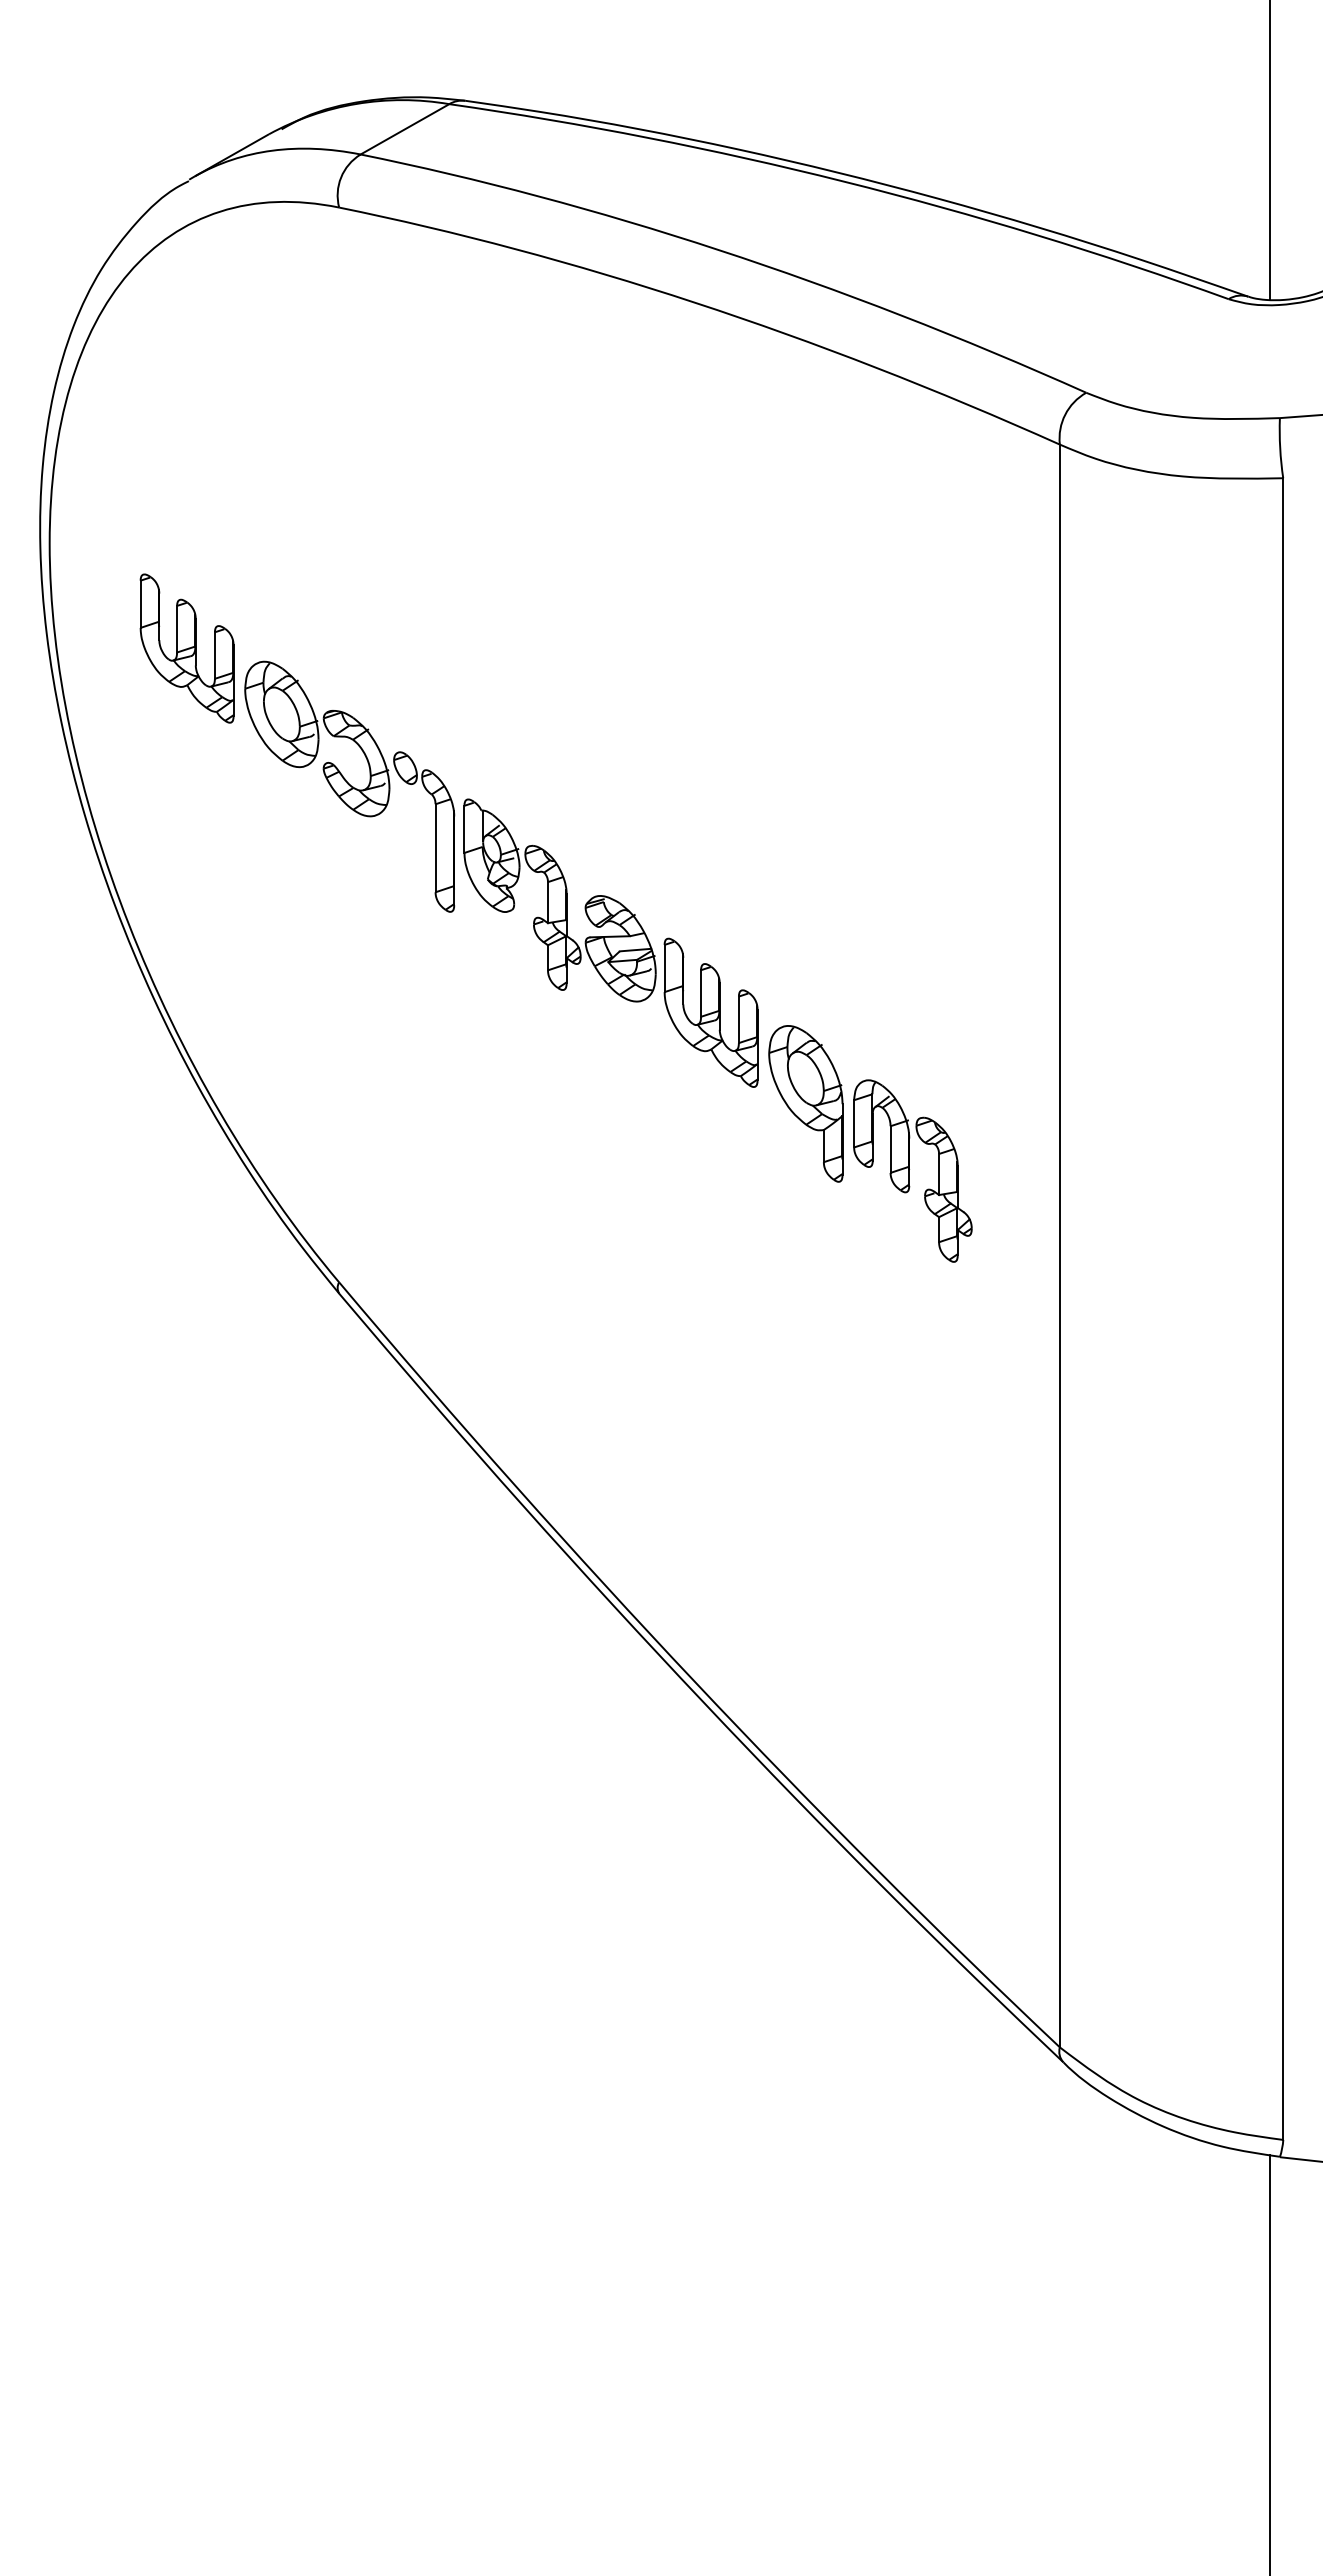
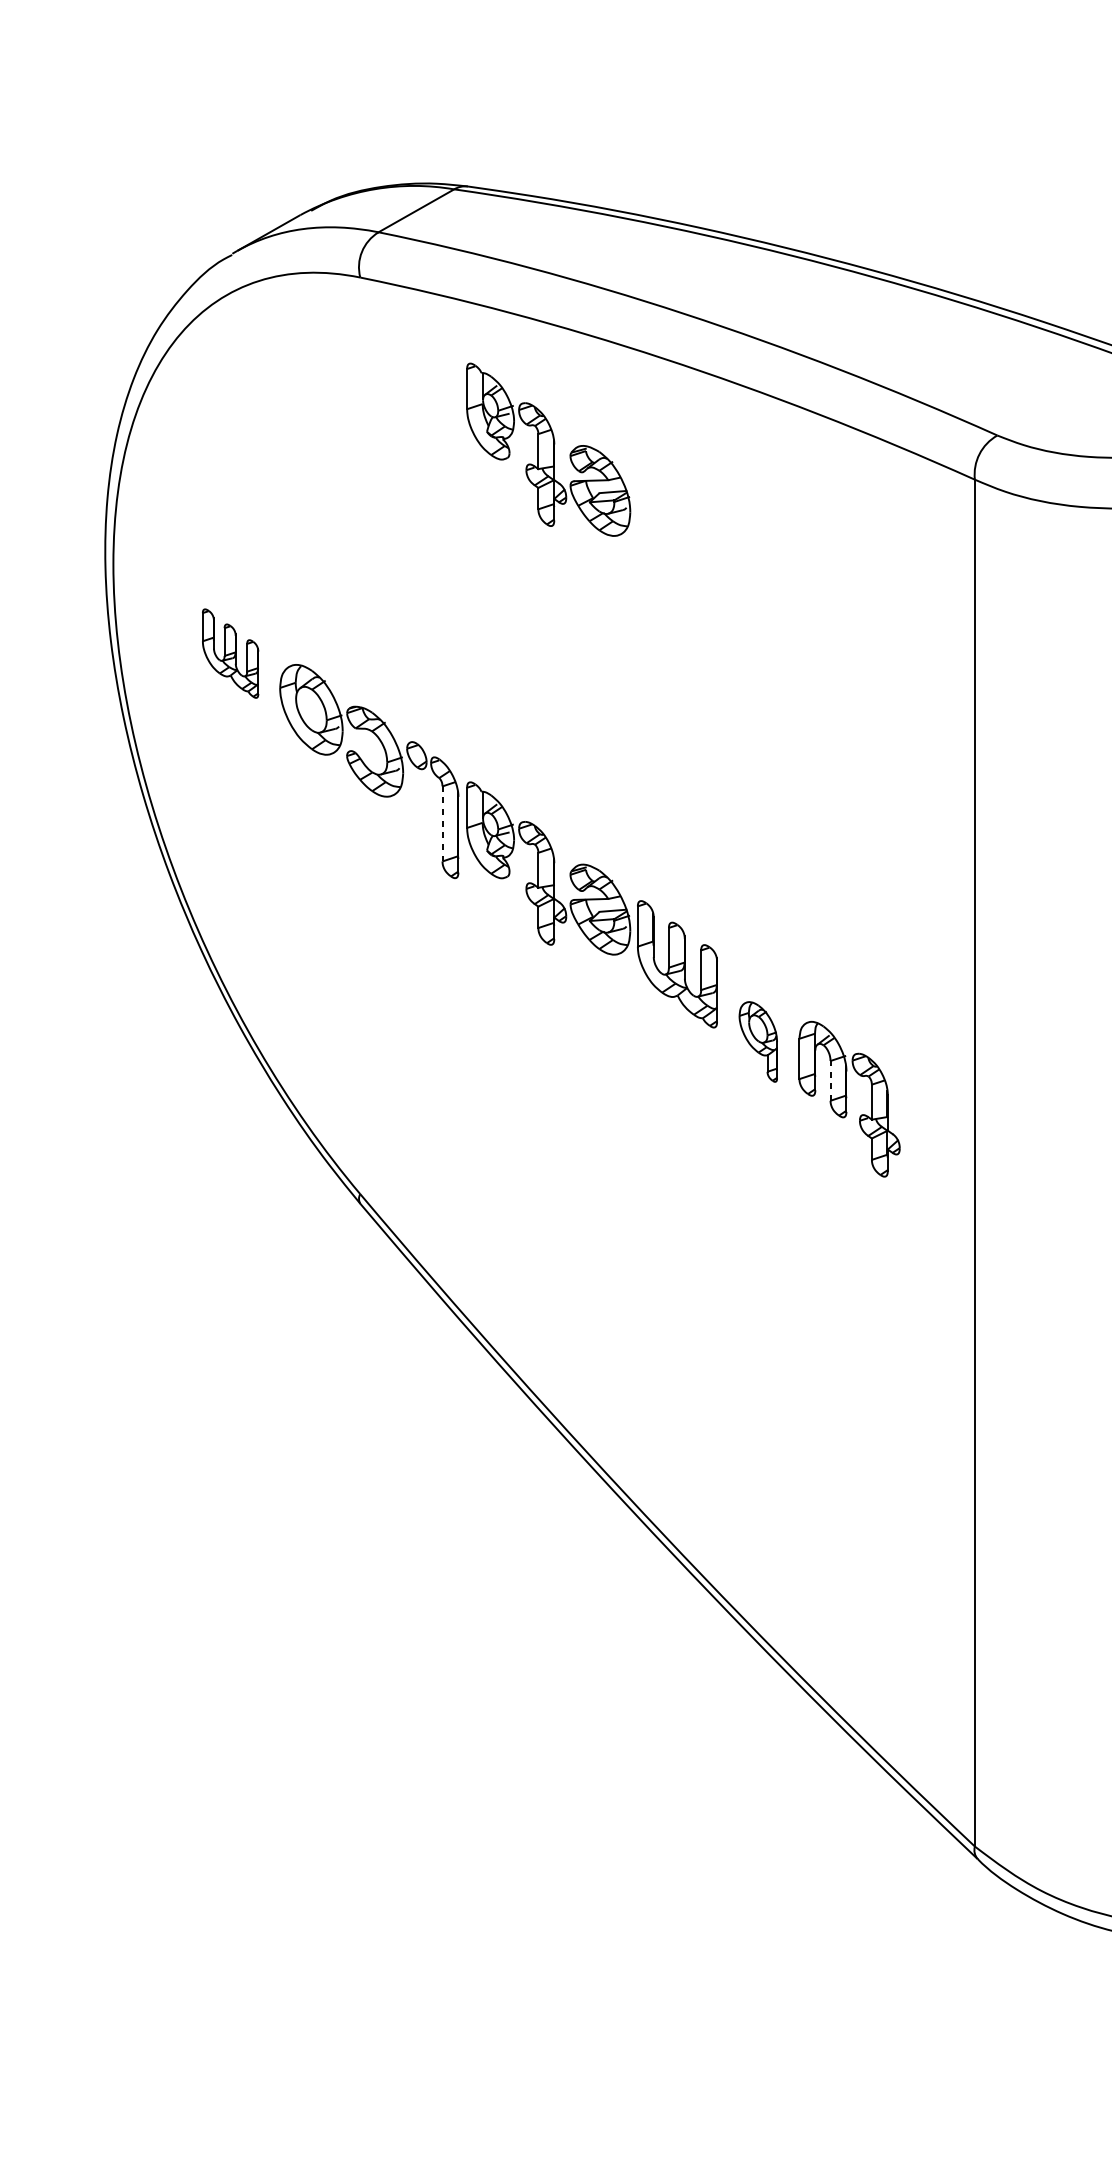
part: (559, 409) -> (548, 449), added
part: (186, 648) -> (230, 653), size x0.7
line: (435, 847) -> (442, 823), solid -> dashed
part: (805, 1103) -> (757, 1041), size x0.6
line: (890, 1149) -> (830, 1080), solid -> dashed

